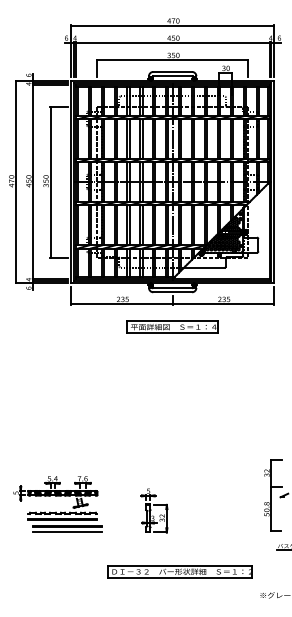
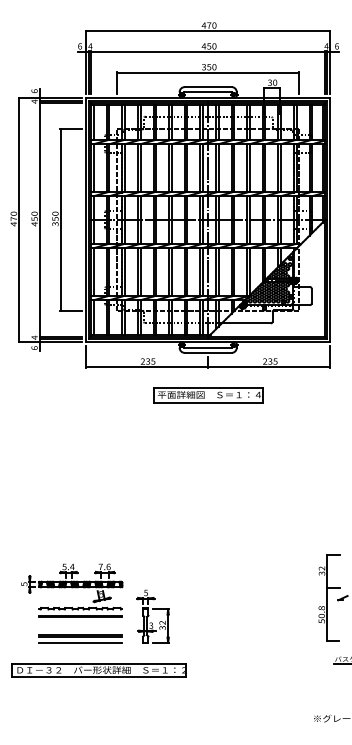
part: (56, 498) -> (72, 590), moved
part: (153, 510) -> (152, 616), moved
part: (179, 572) -> (98, 670), moved

